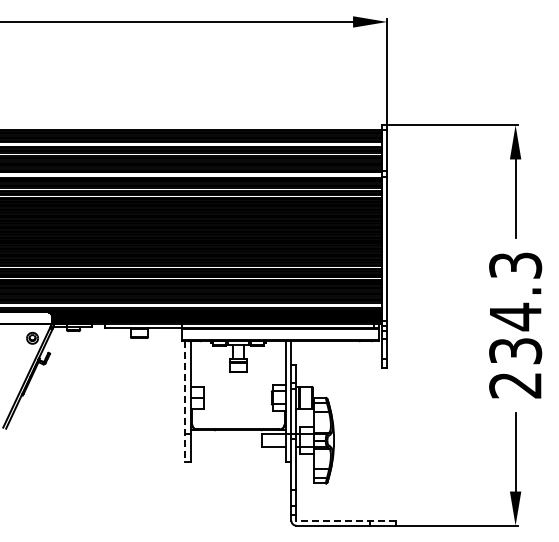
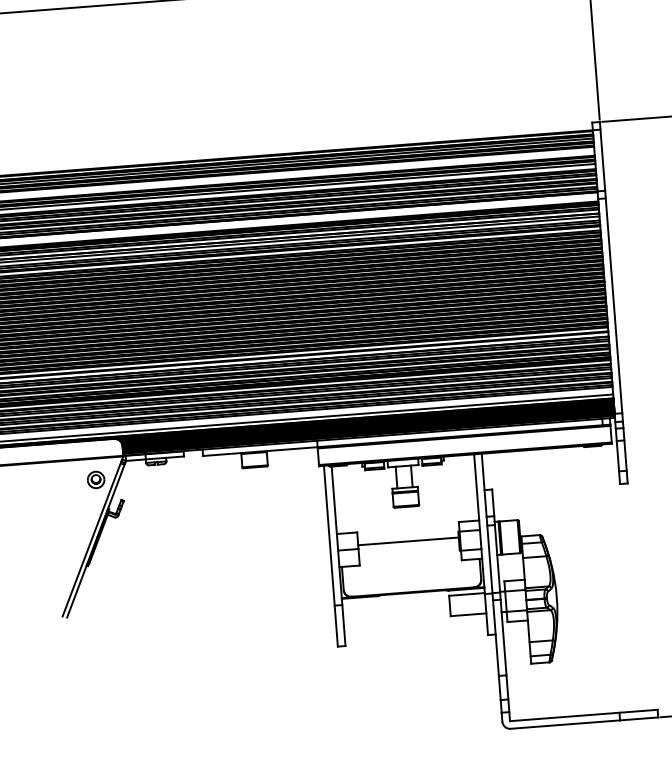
line: (237, 395) -> (407, 541), added
line: (185, 401) -> (331, 556), dashed -> solid
line: (346, 520) -> (584, 715), dashed -> solid

